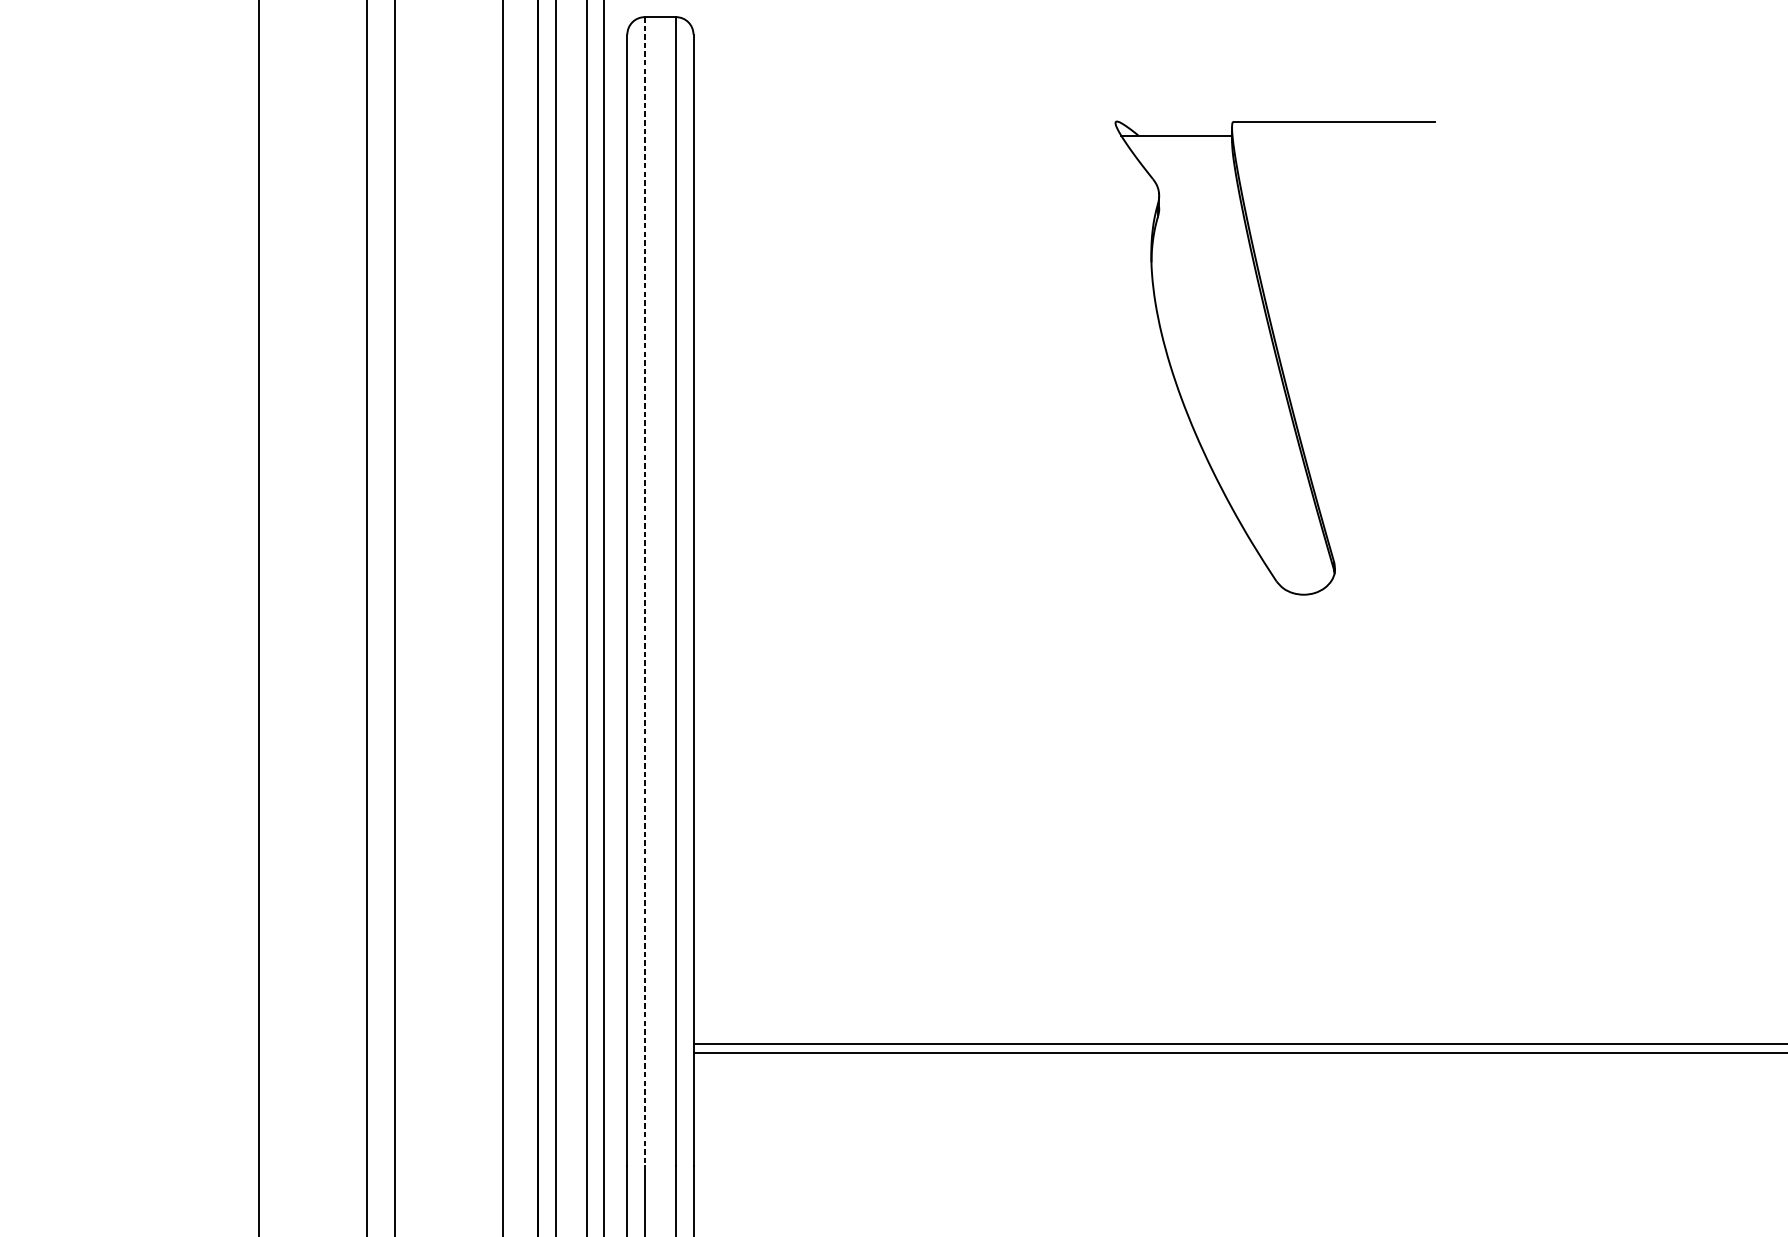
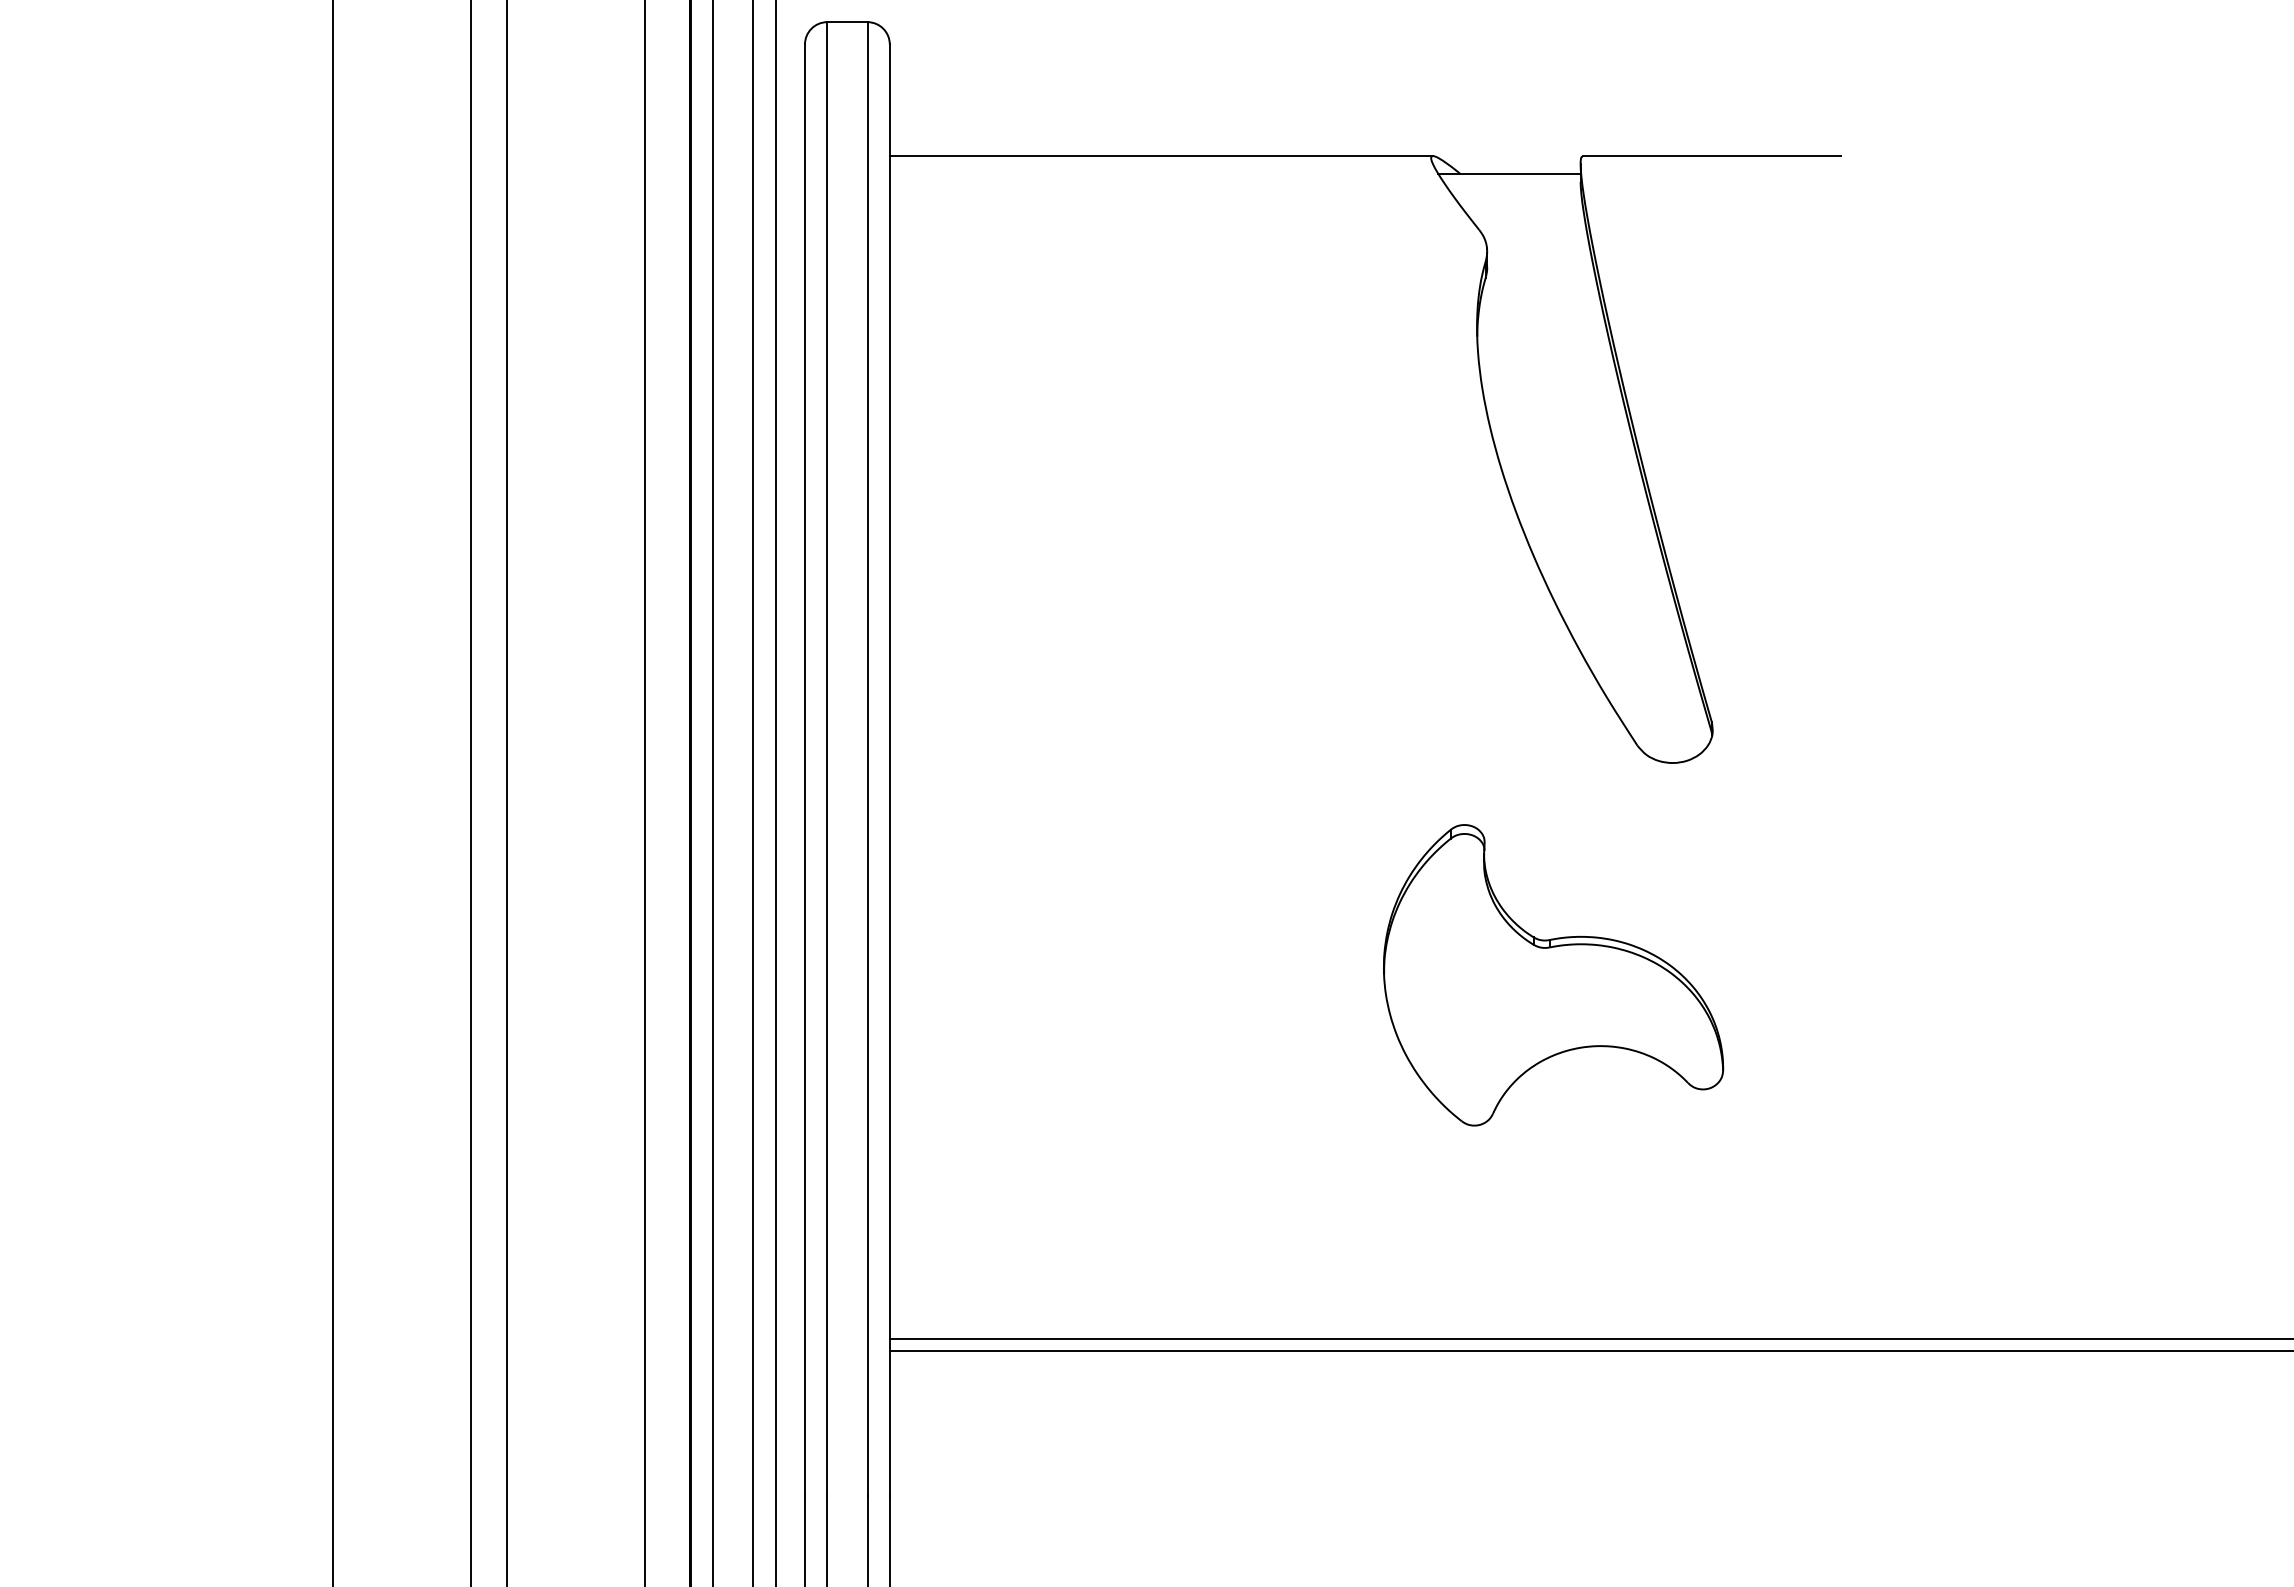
line: (905, 121) -> (1161, 156), added
line: (644, 591) -> (827, 758), dashed -> solid
part: (1210, 760) -> (1553, 975), added

